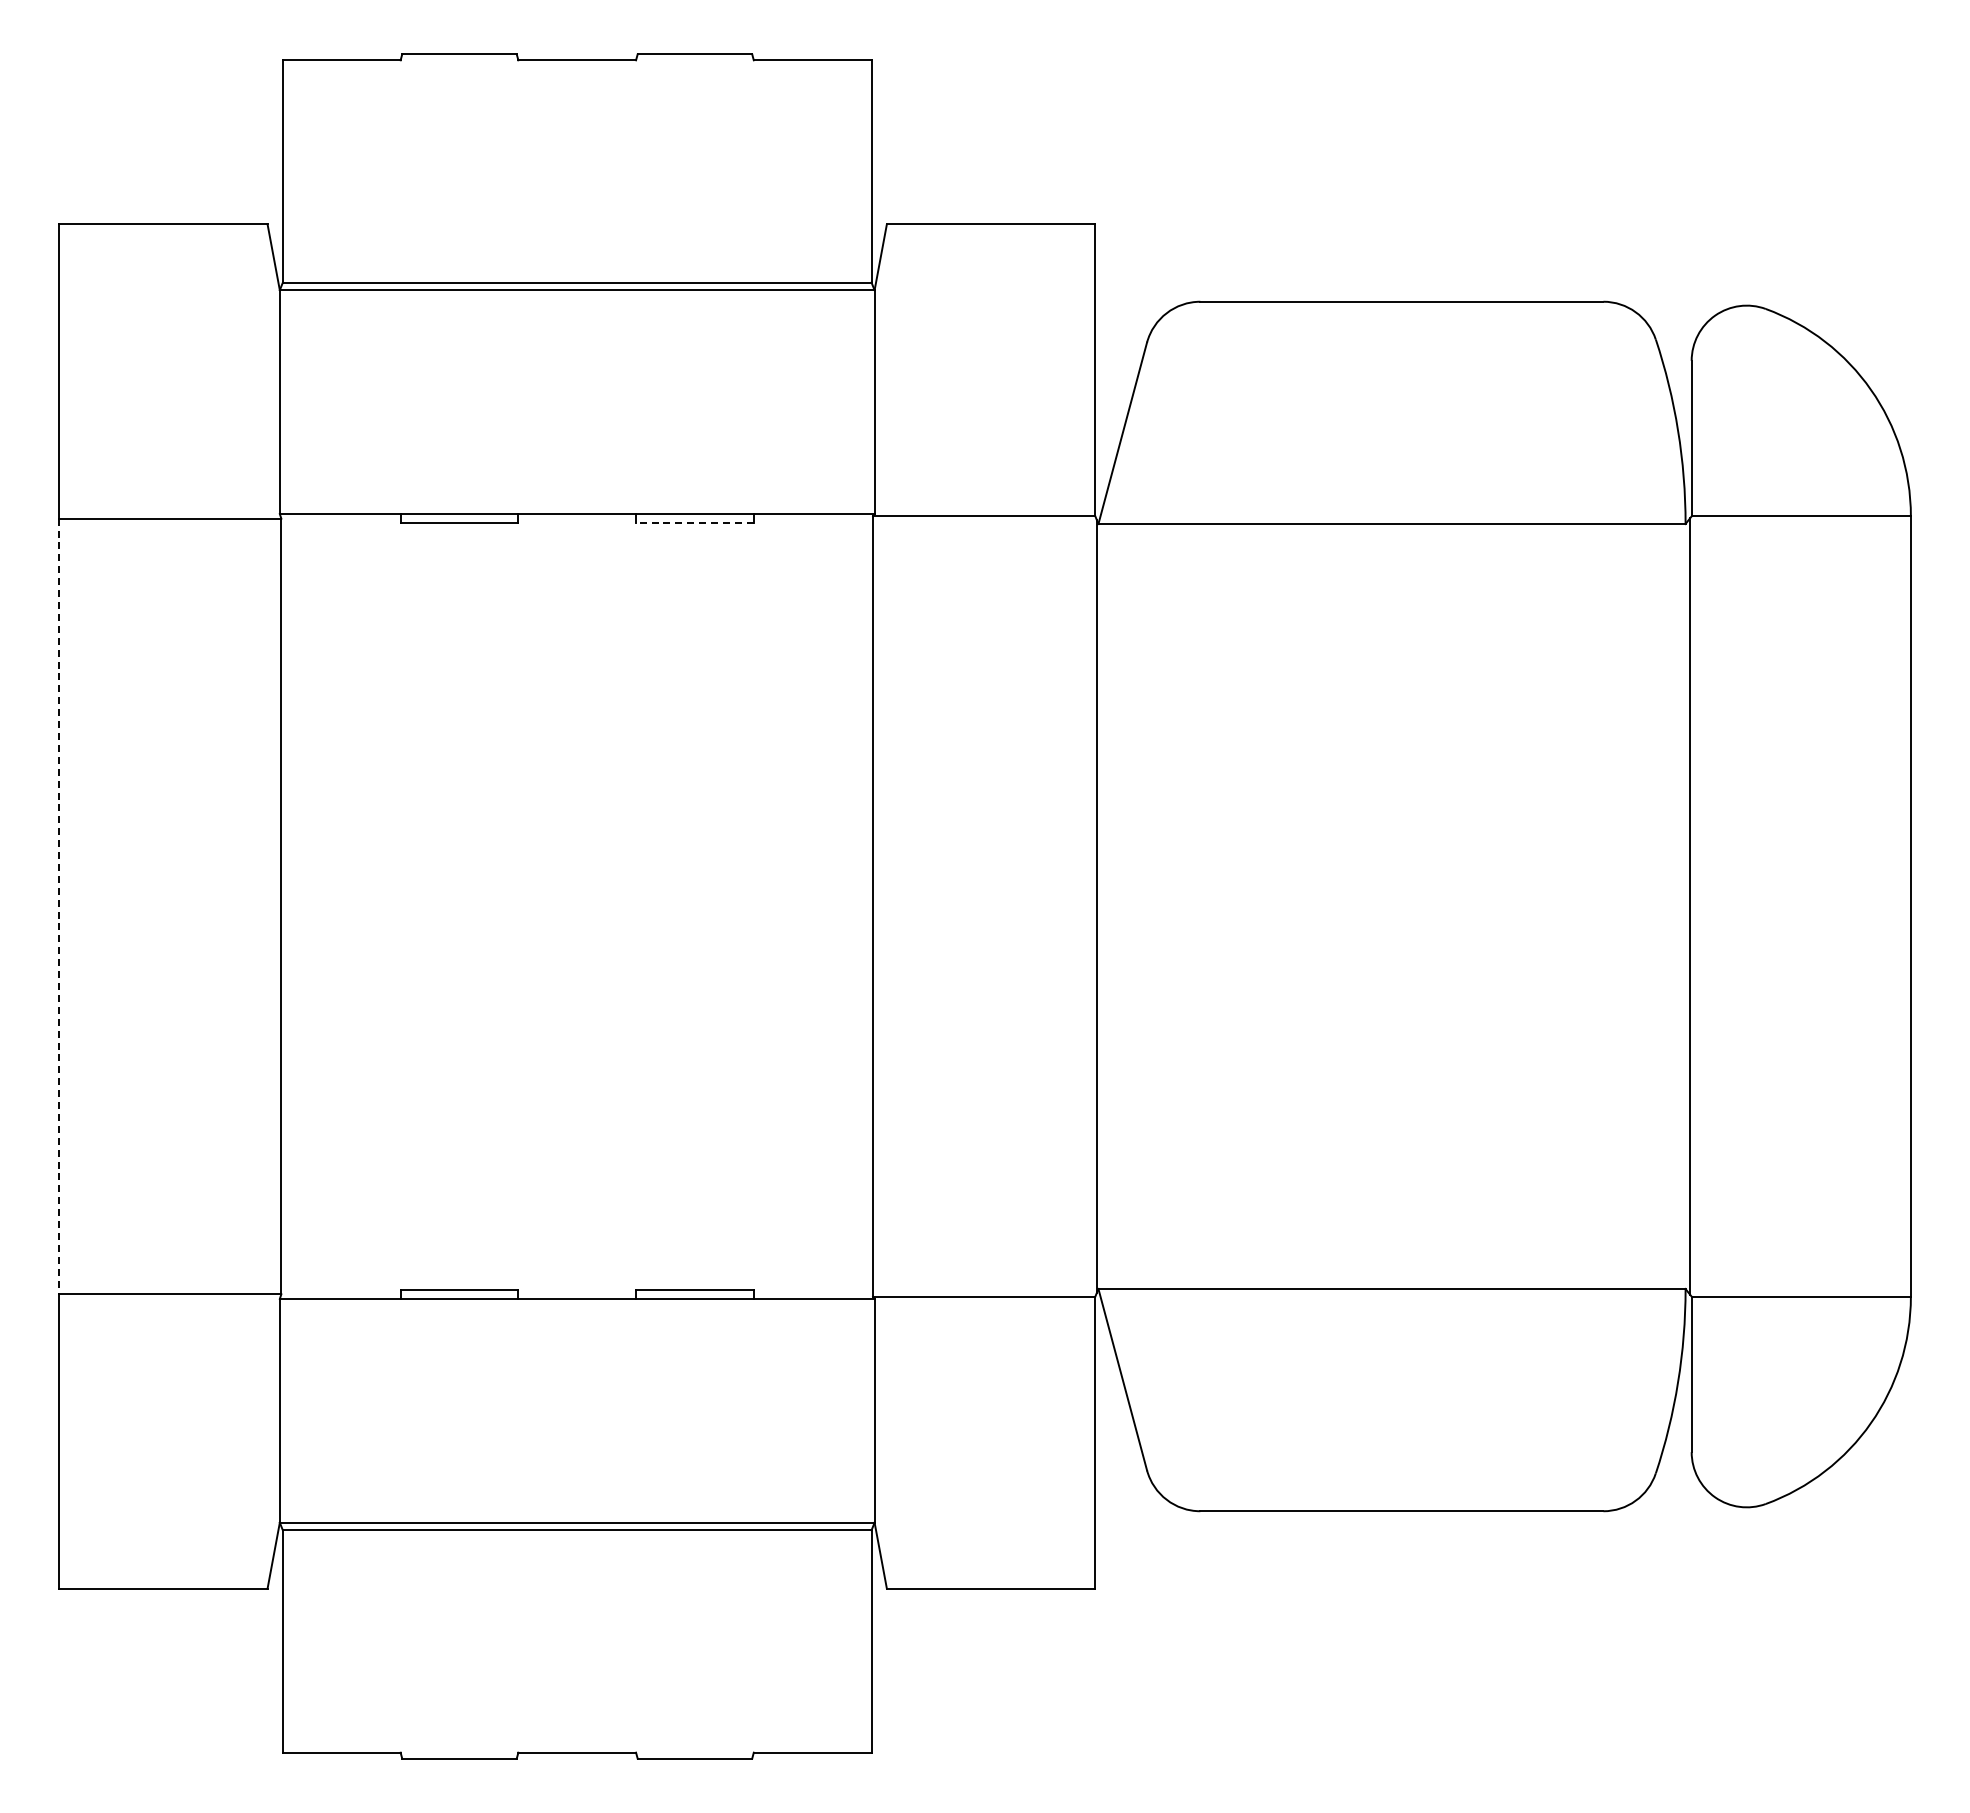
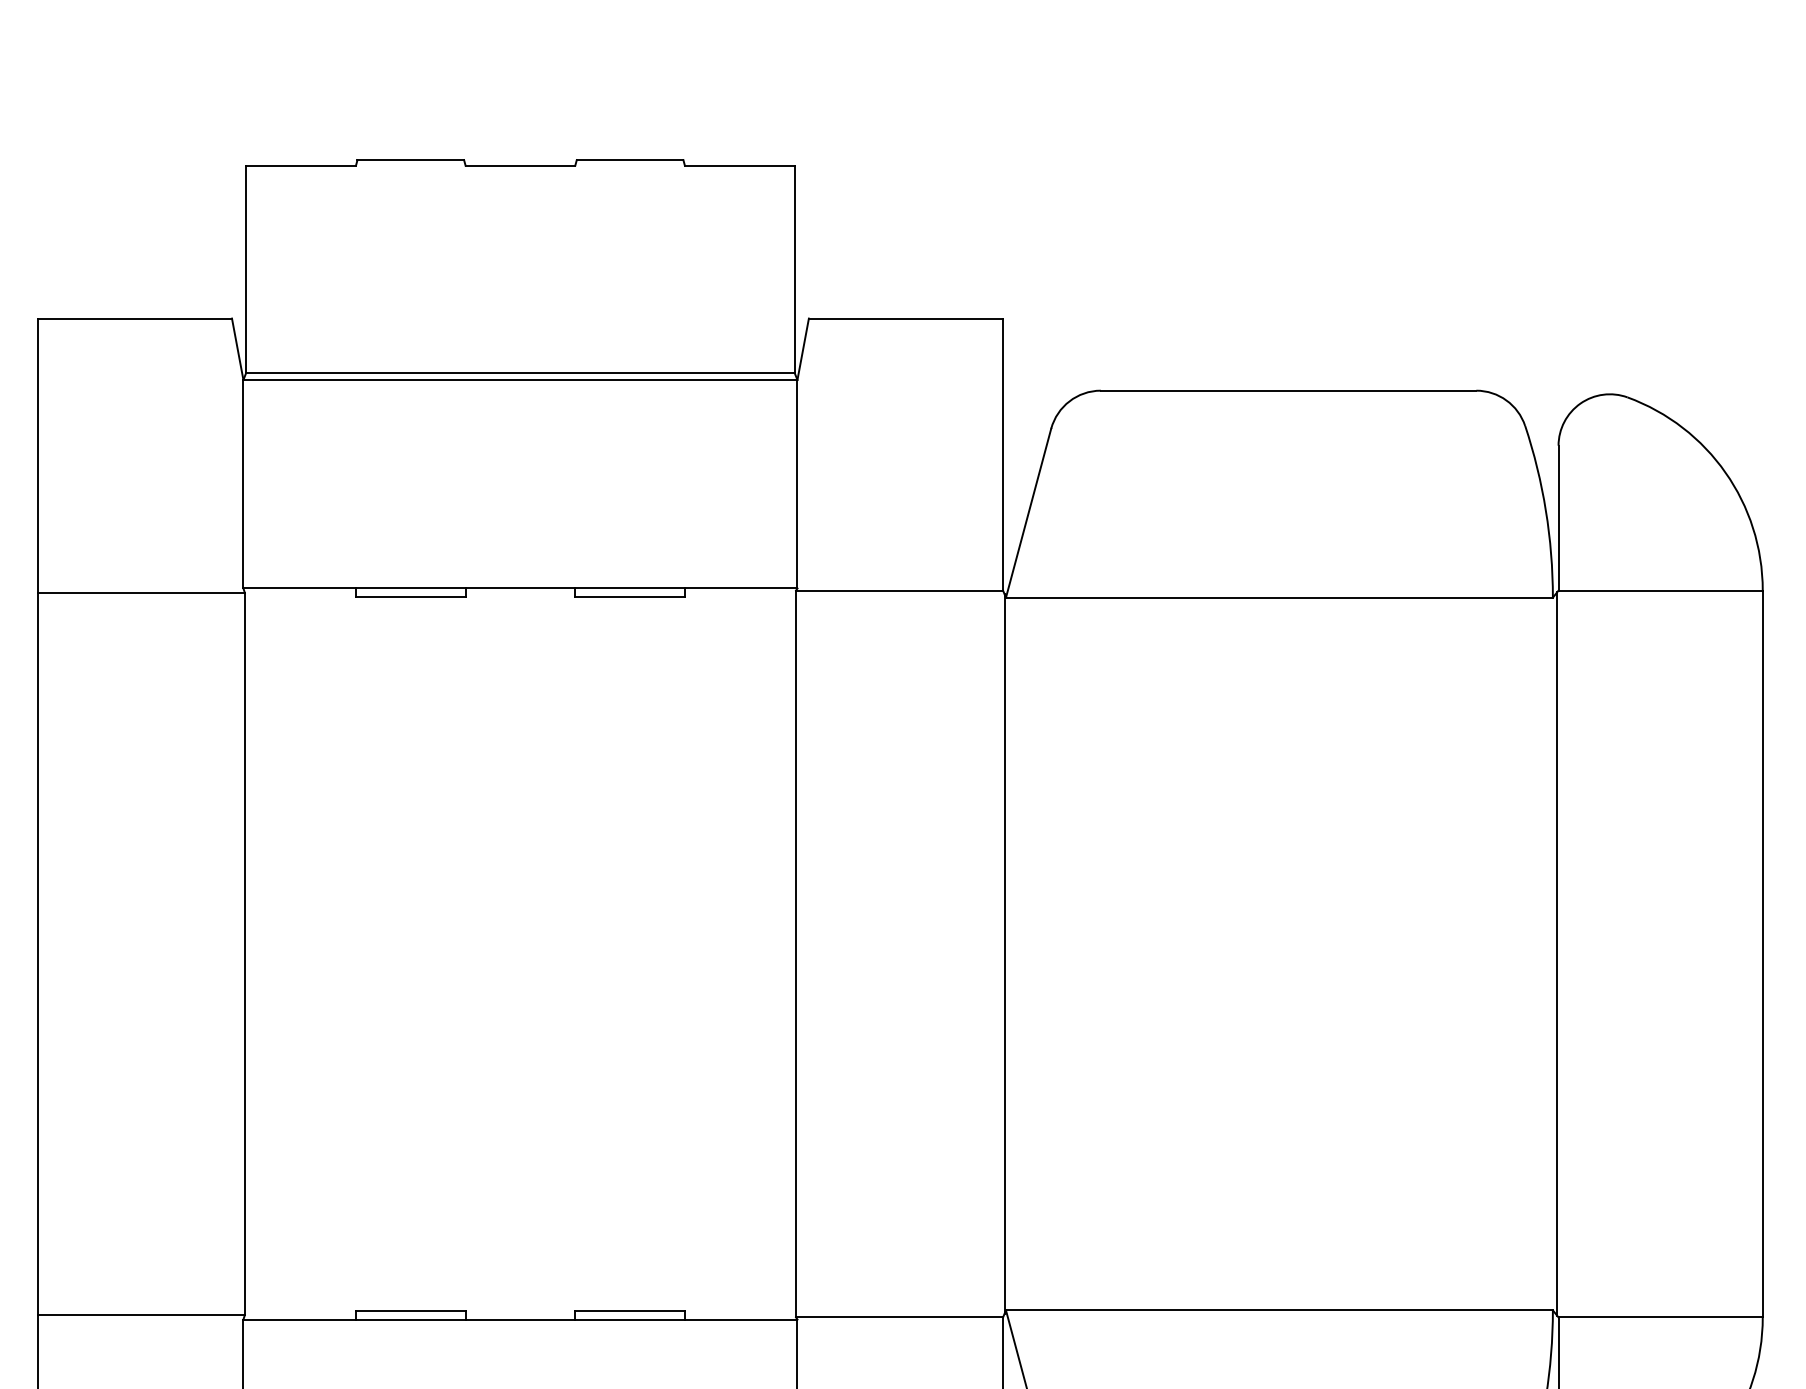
line: (694, 523) -> (629, 597), dashed -> solid
line: (59, 906) -> (38, 954), dashed -> solid

